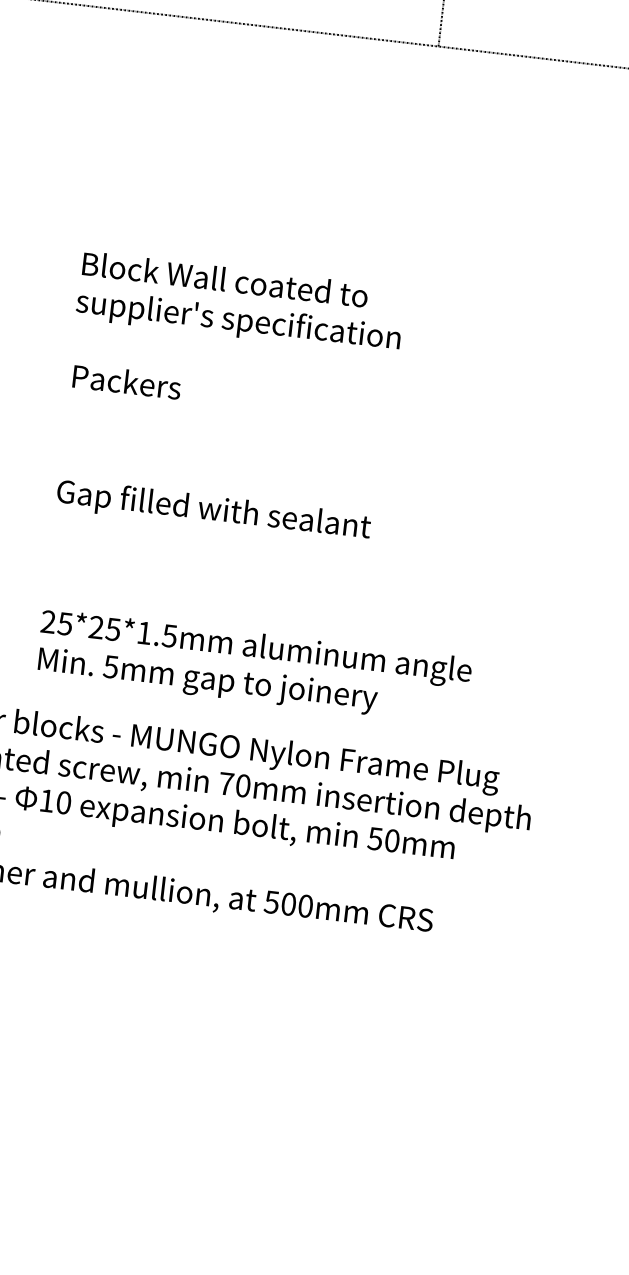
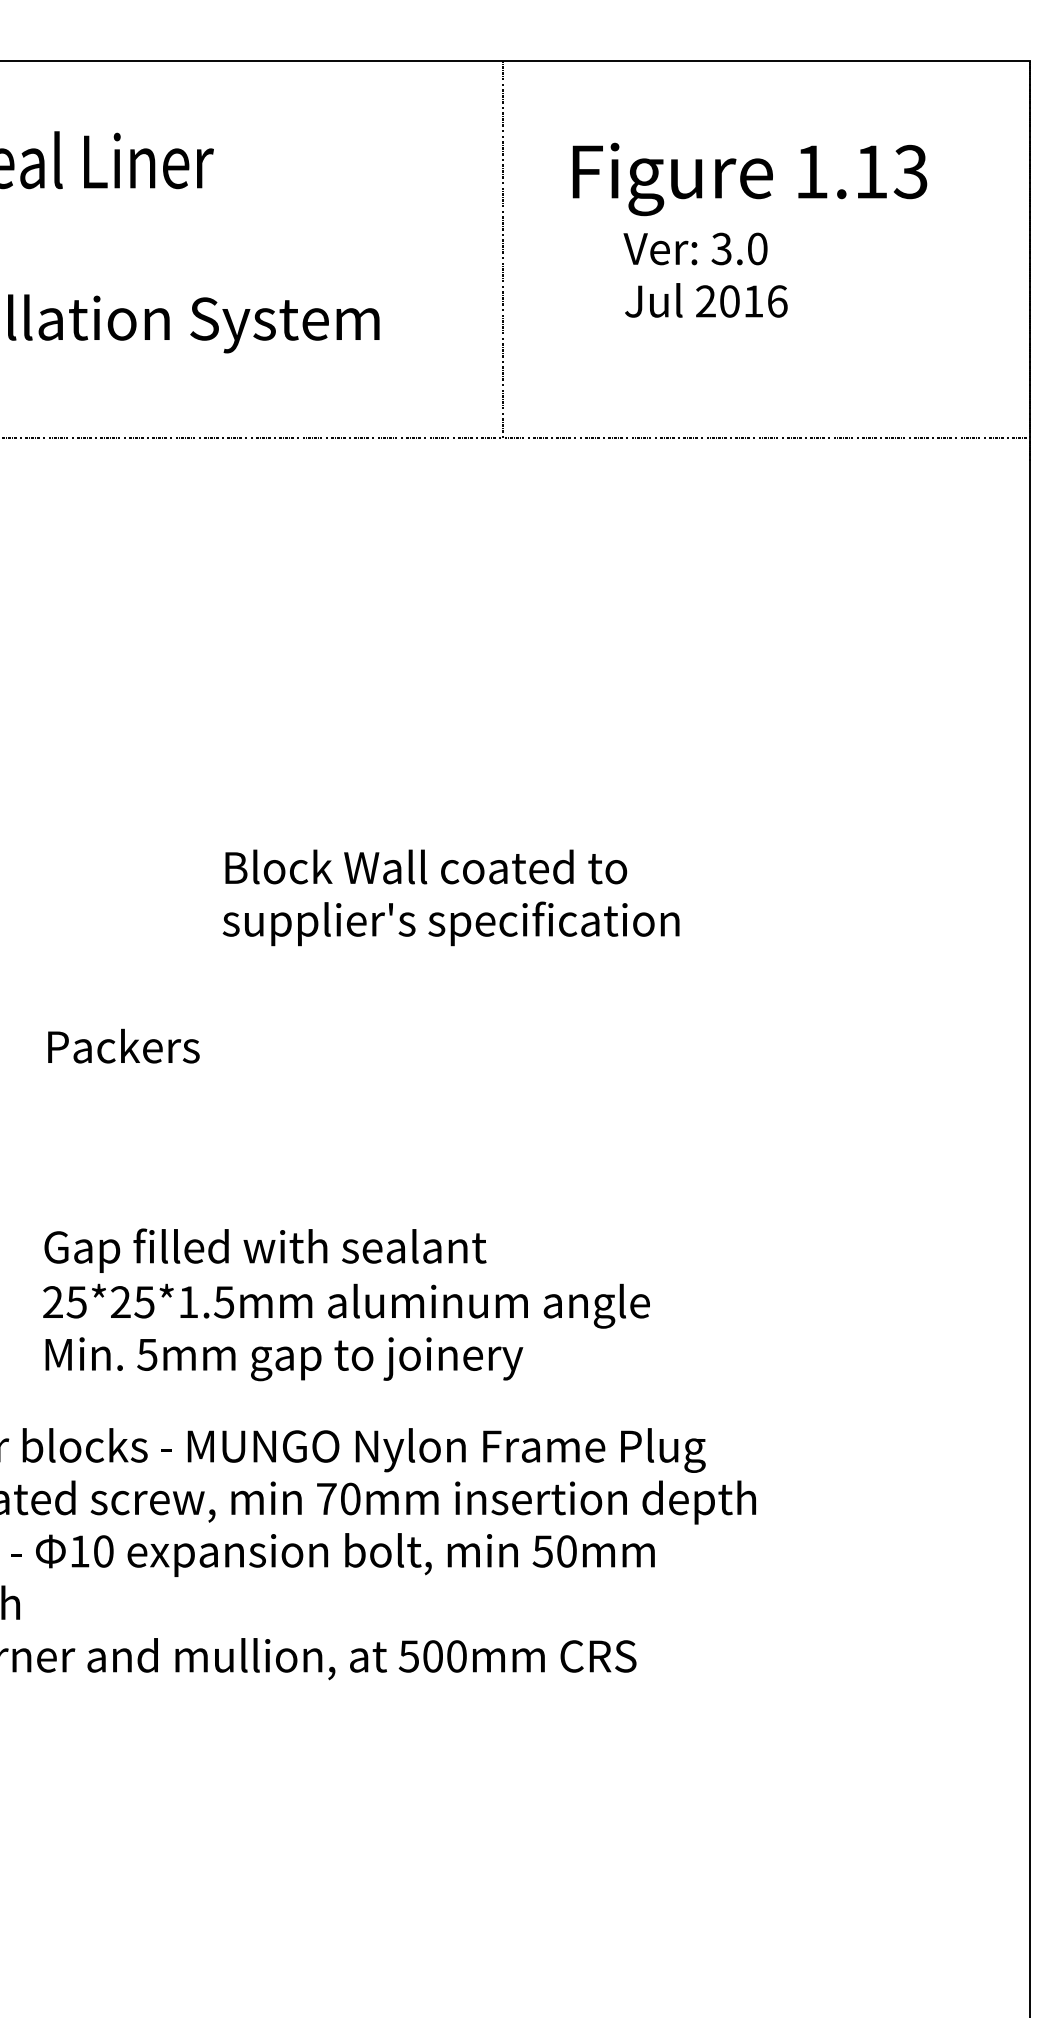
text: (240, 303) -> (450, 897), moved
text: (126, 381) -> (123, 1045), moved
text: (213, 511) -> (265, 1250), moved

